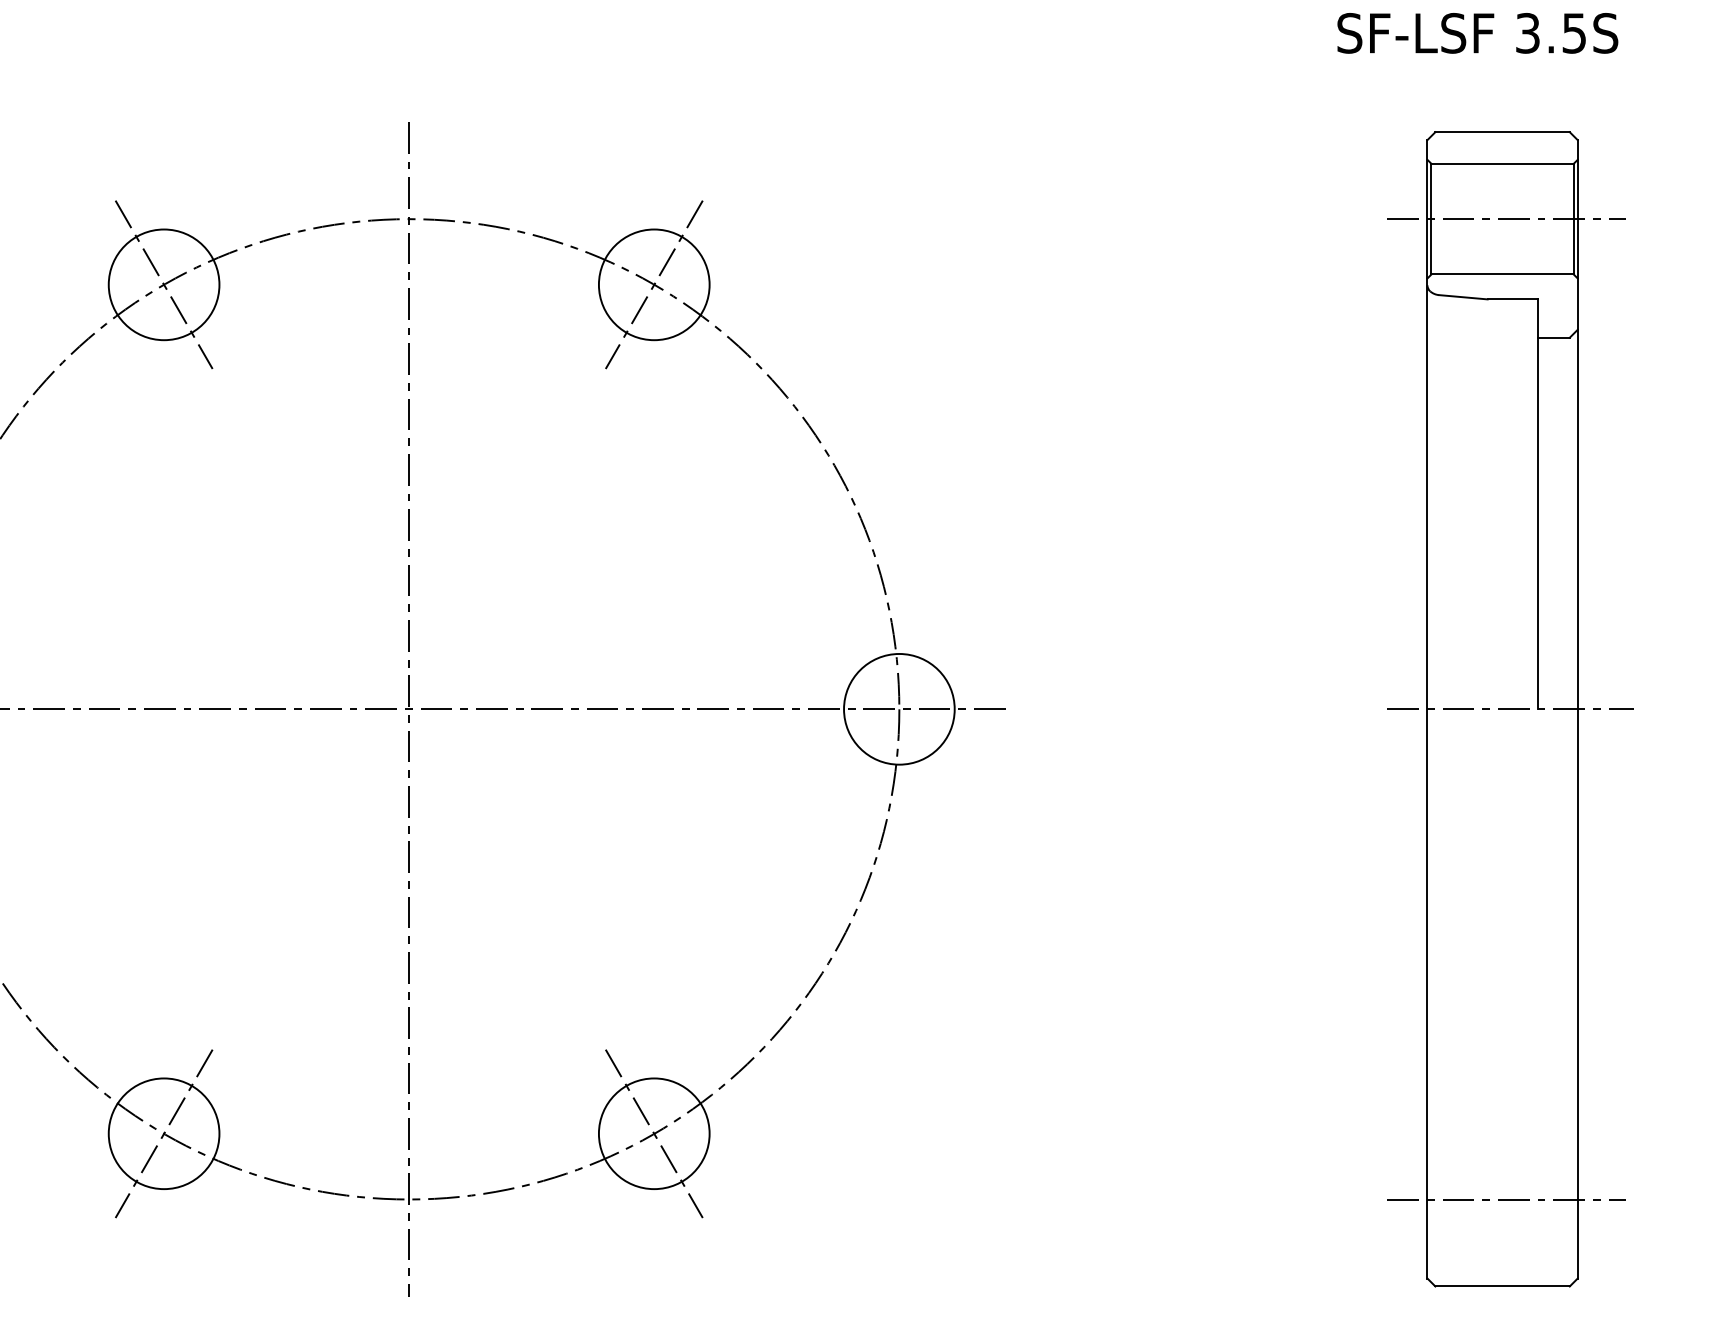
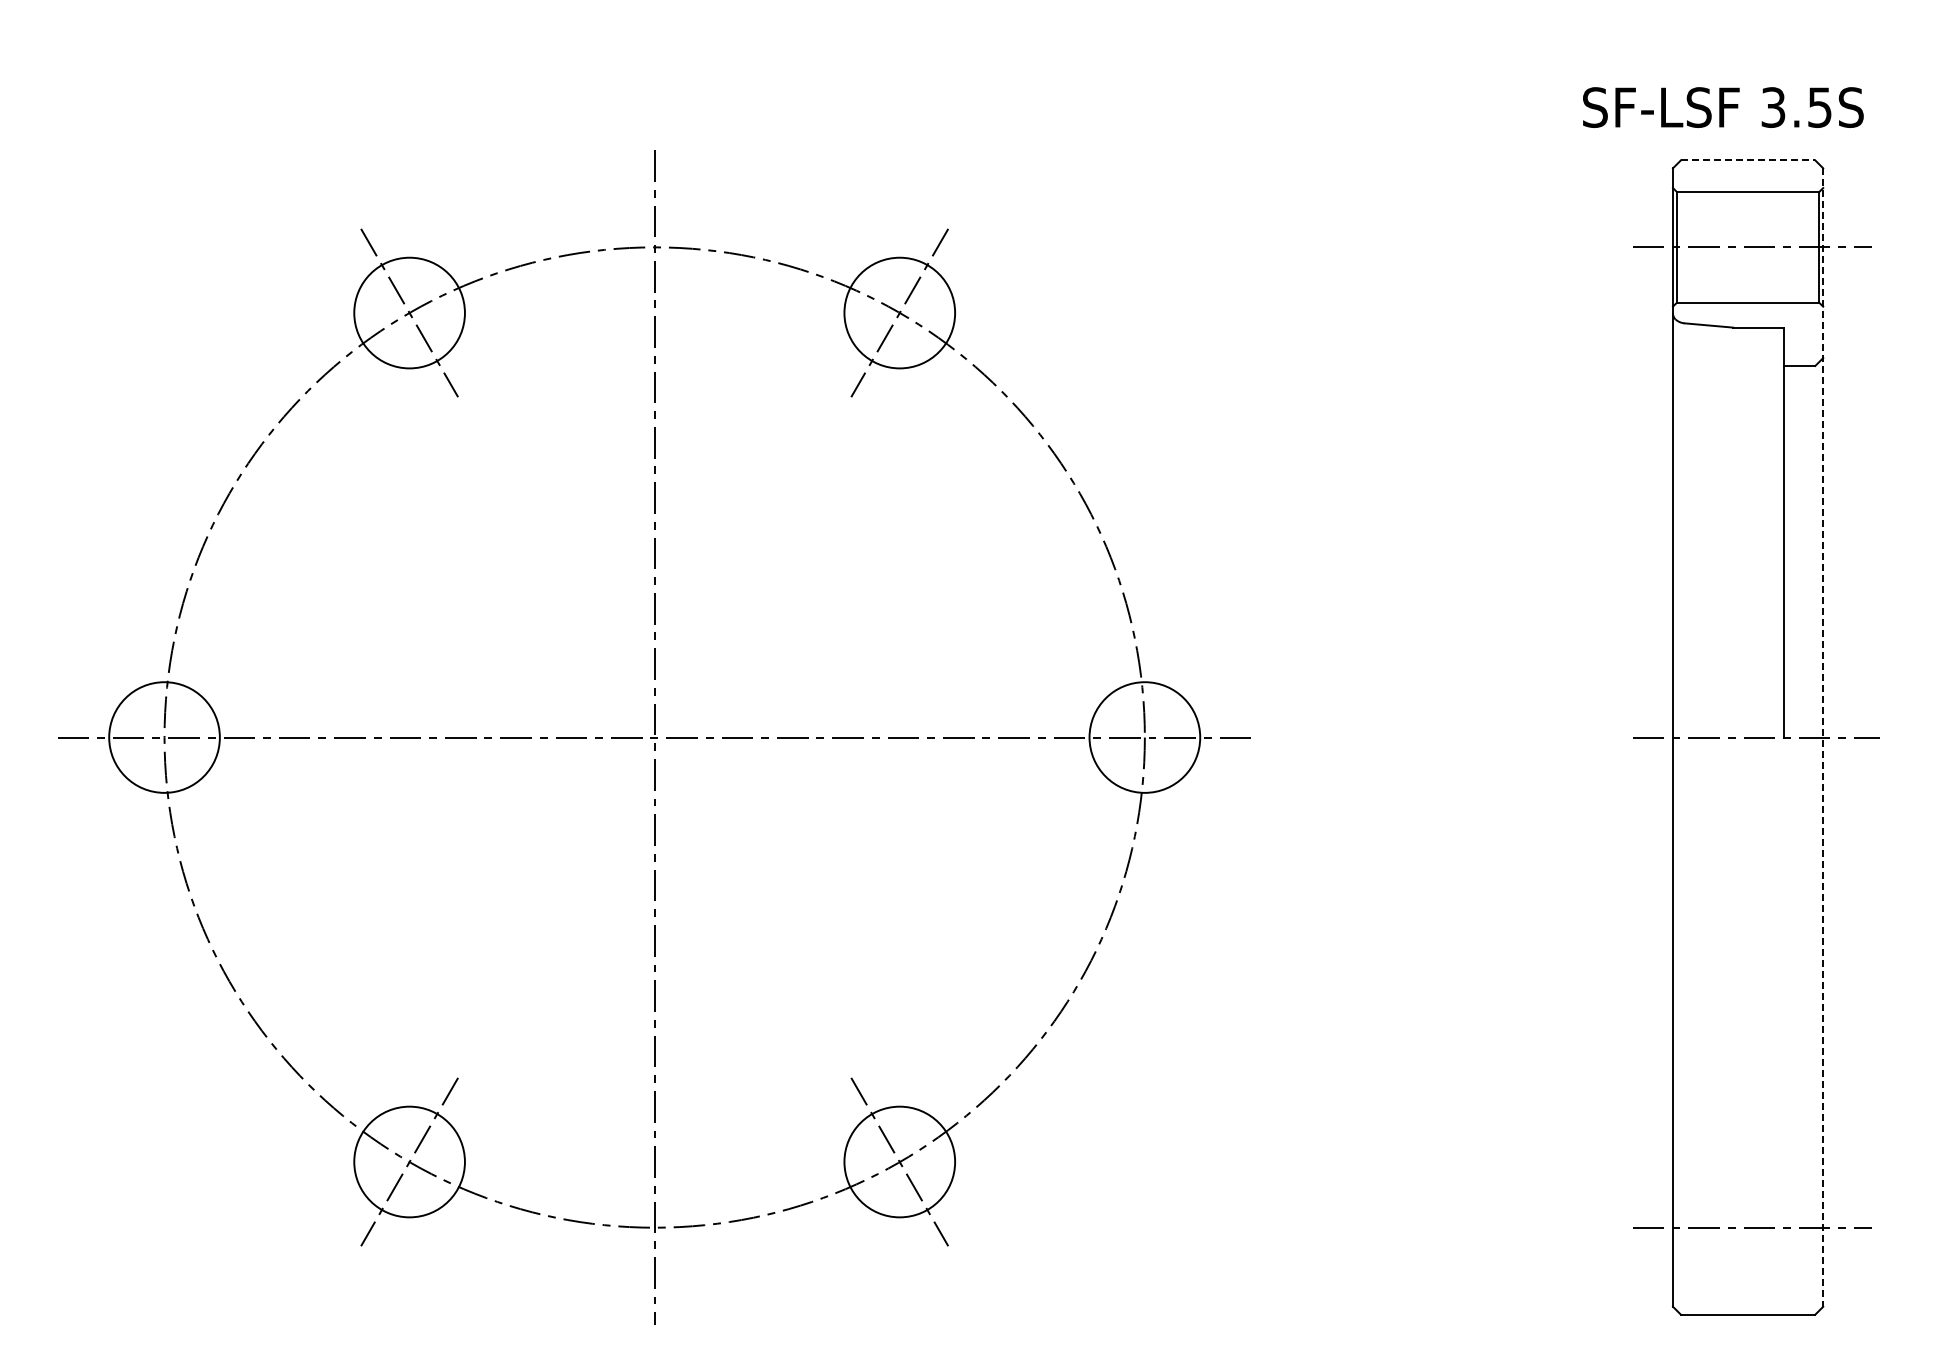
text: (1477, 33) -> (1723, 107), moved
line: (1502, 132) -> (1748, 160), solid -> dashed
line: (1577, 710) -> (1823, 738), solid -> dashed

